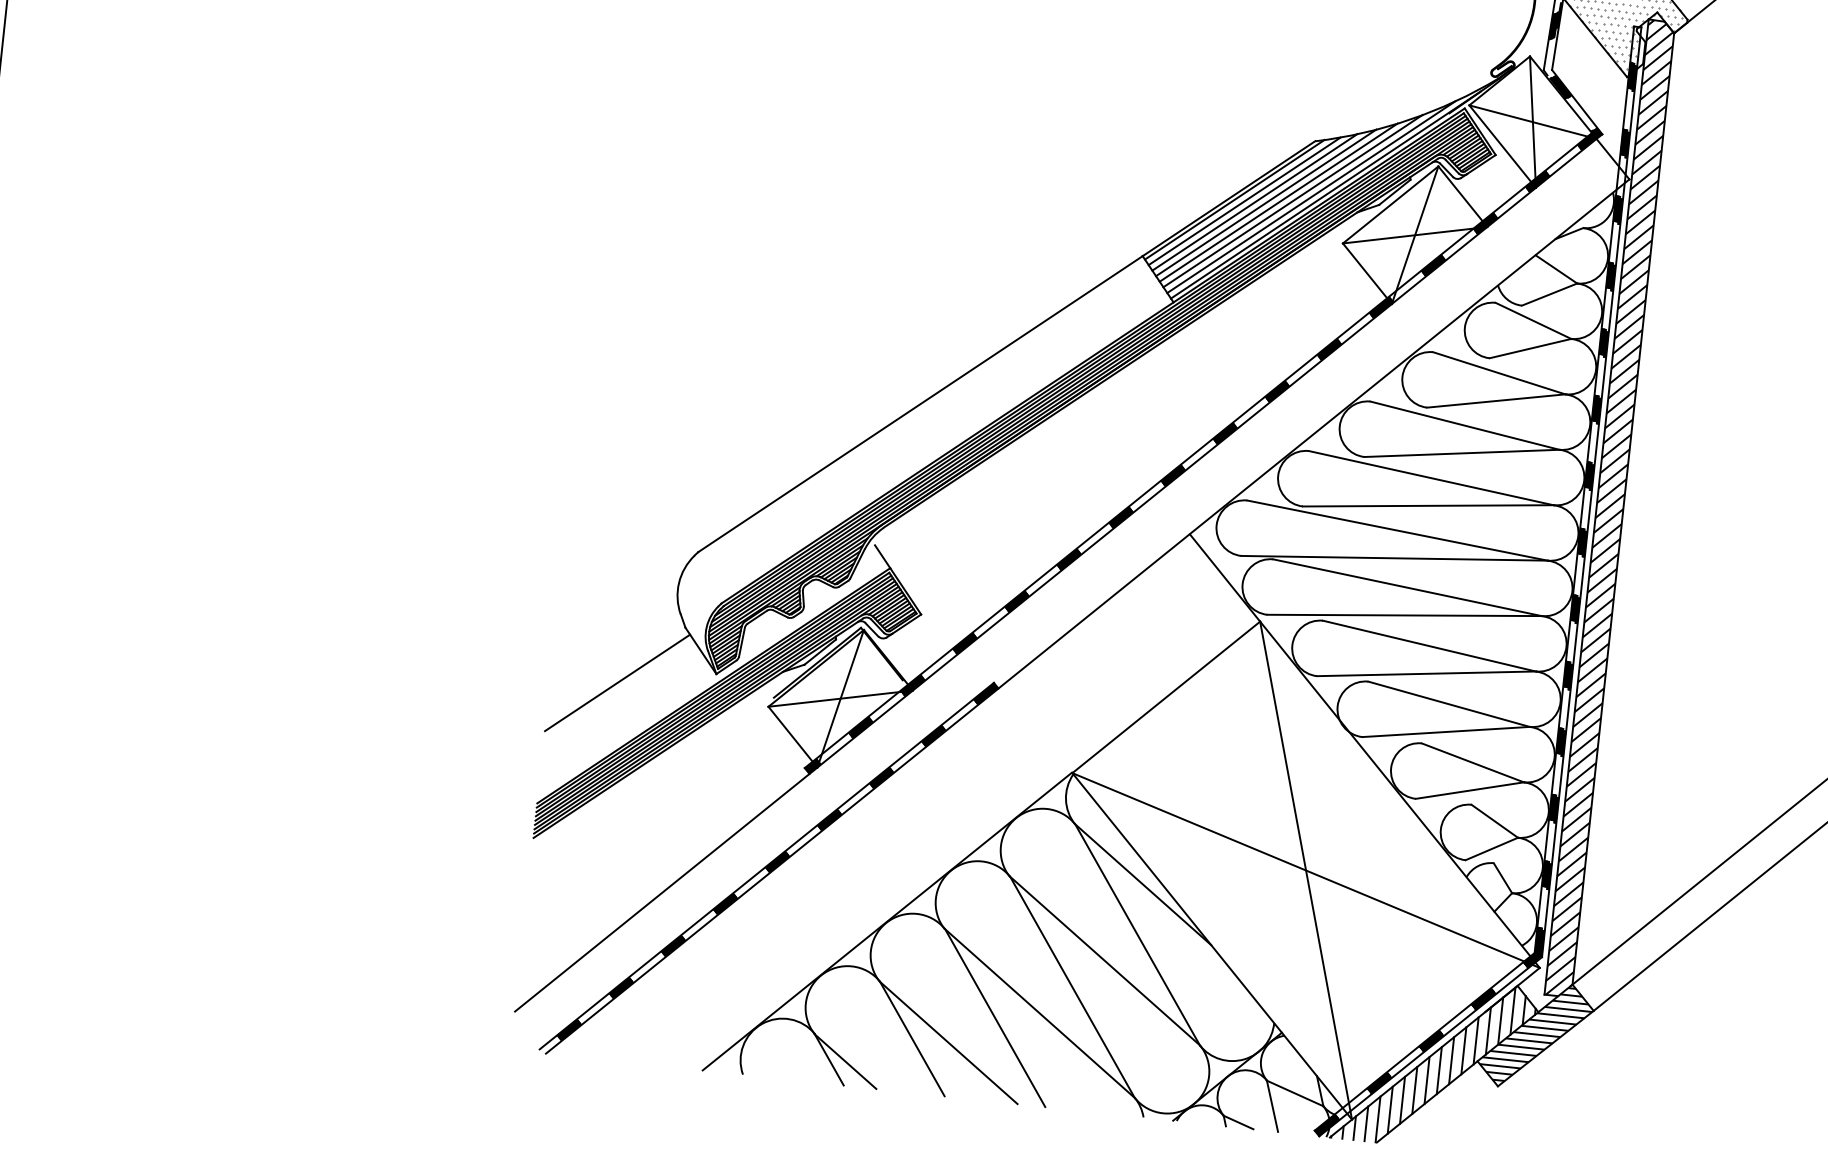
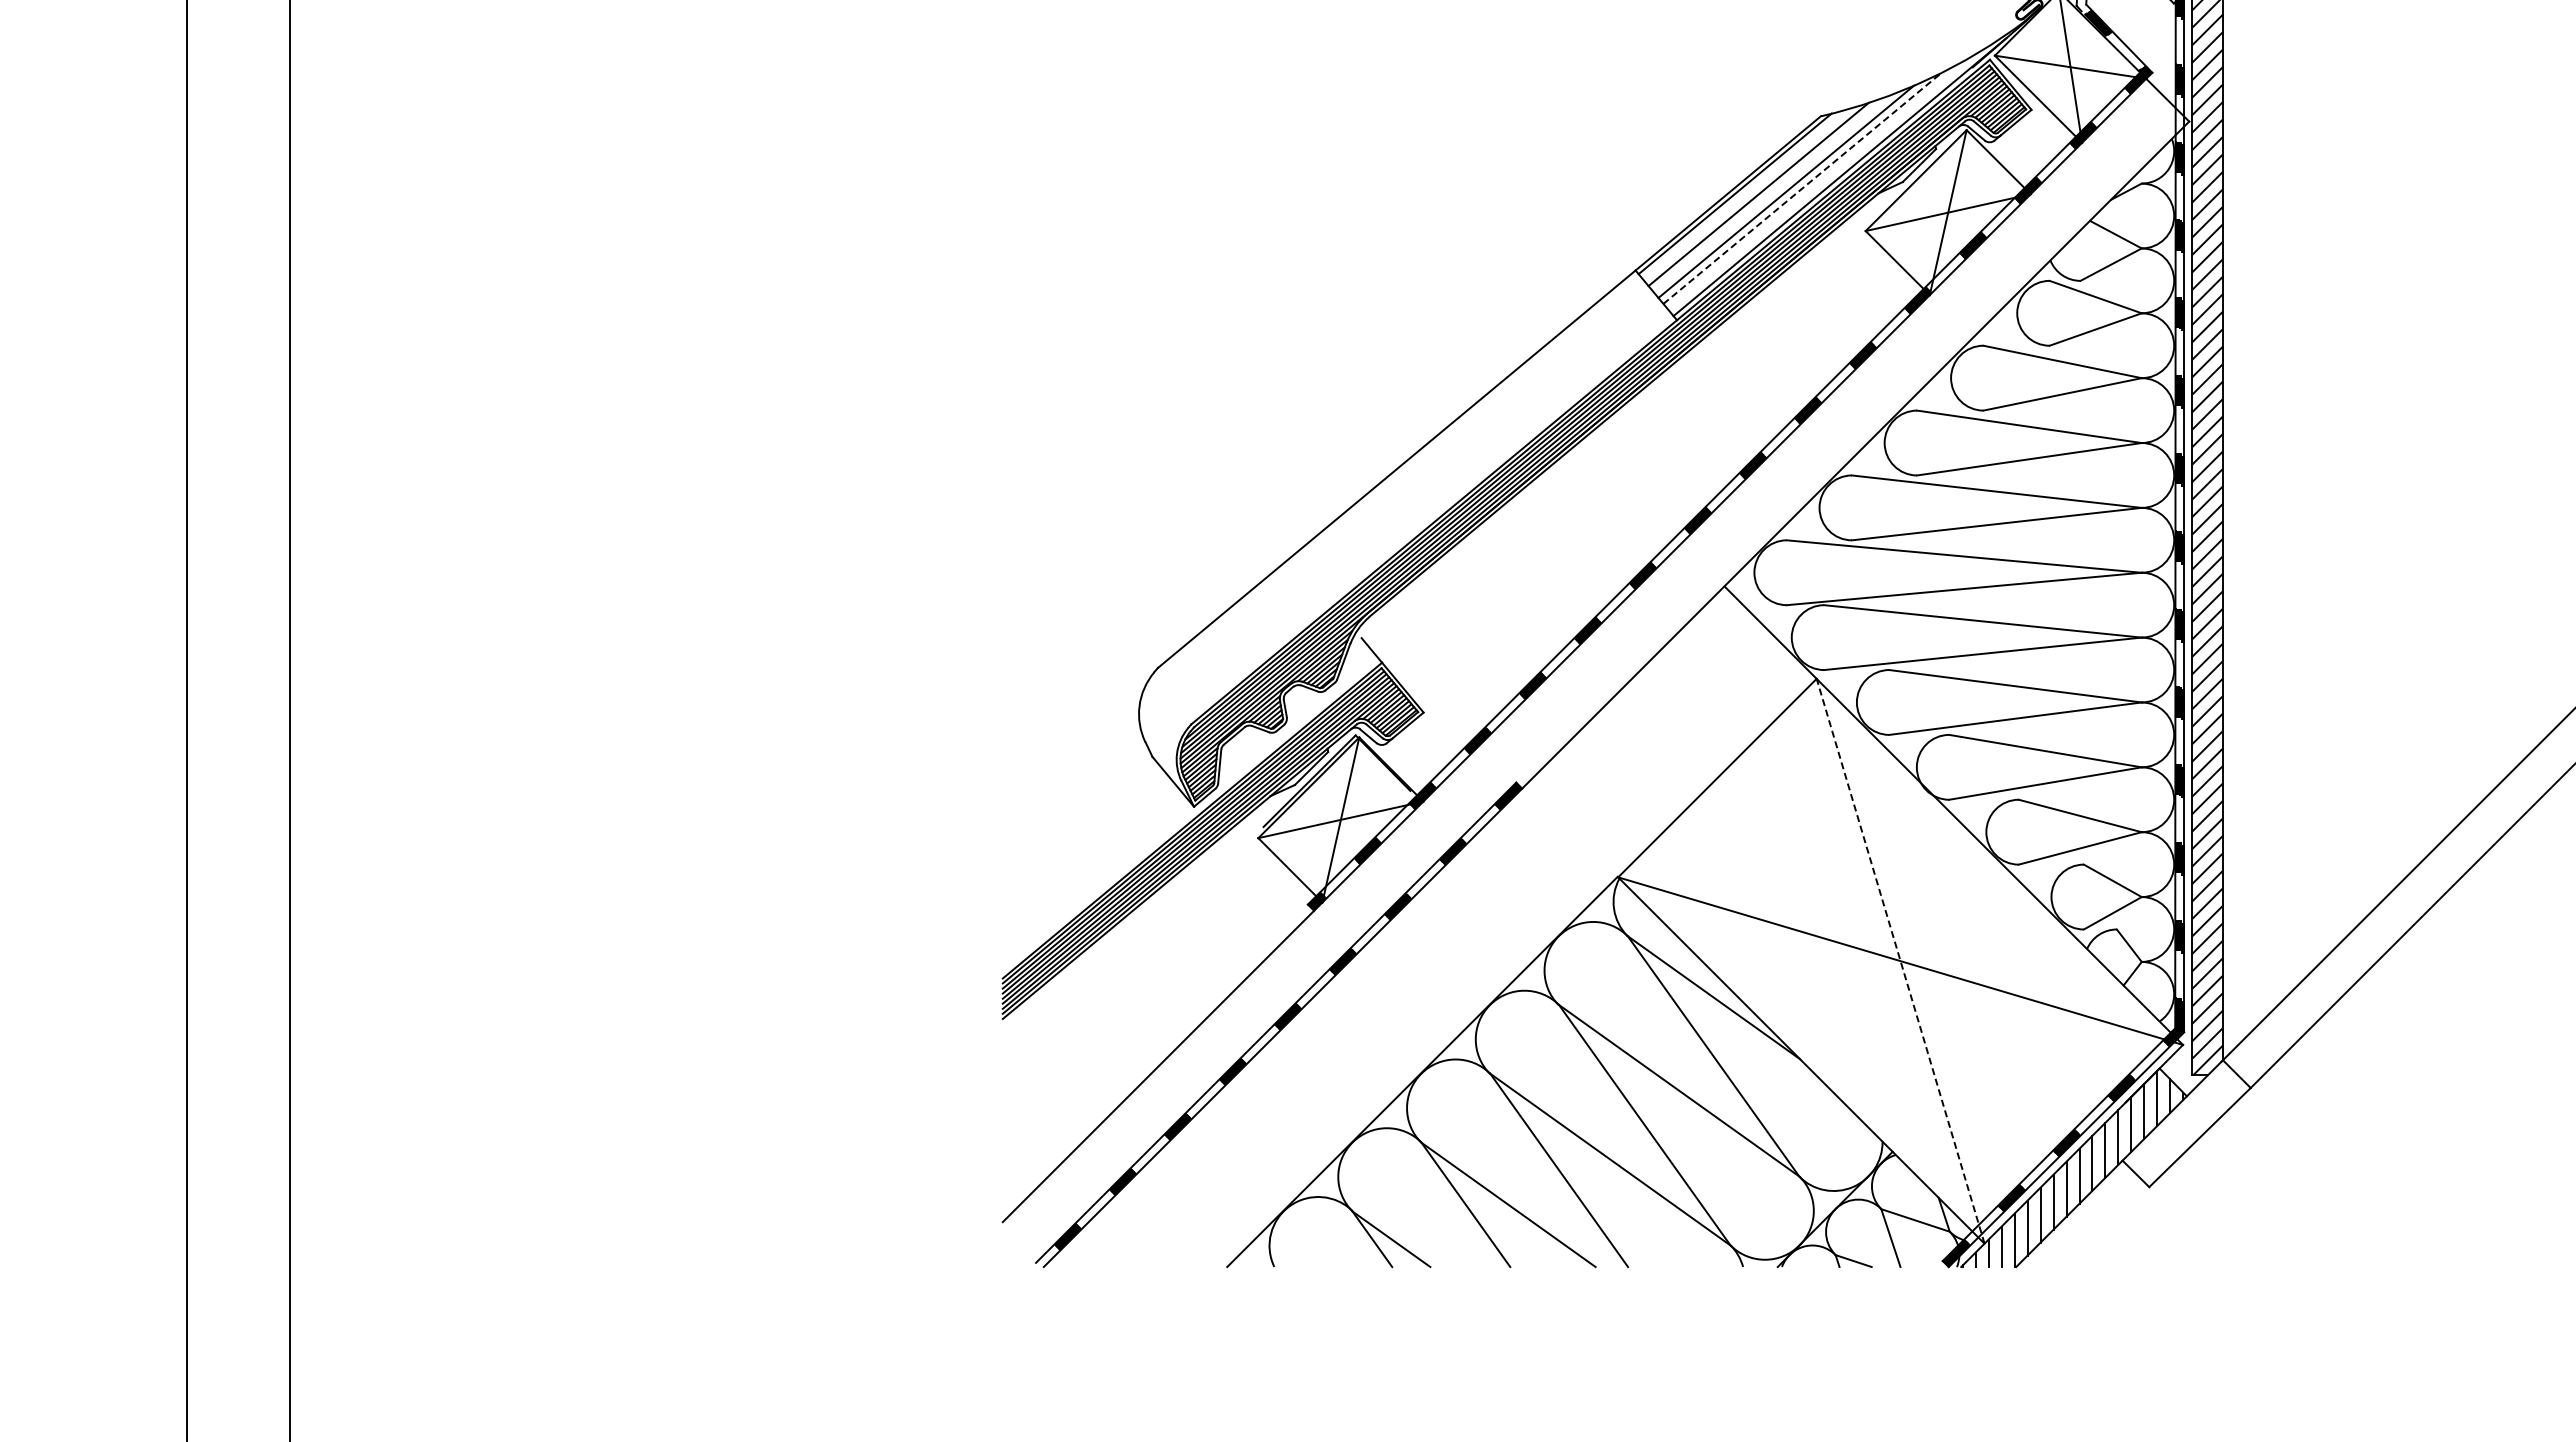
line: (1311, 197) -> (1823, 181), removed
line: (1293, 200) -> (1803, 187), solid -> dashed
line: (1244, 201) -> (1746, 194), removed
line: (1265, 202) -> (1771, 193), removed
line: (617, 682) -> (1080, 828), removed
line: (1305, 870) -> (1900, 961), solid -> dashed
hatch: (1536, 1034) -> (2187, 1122), removed

